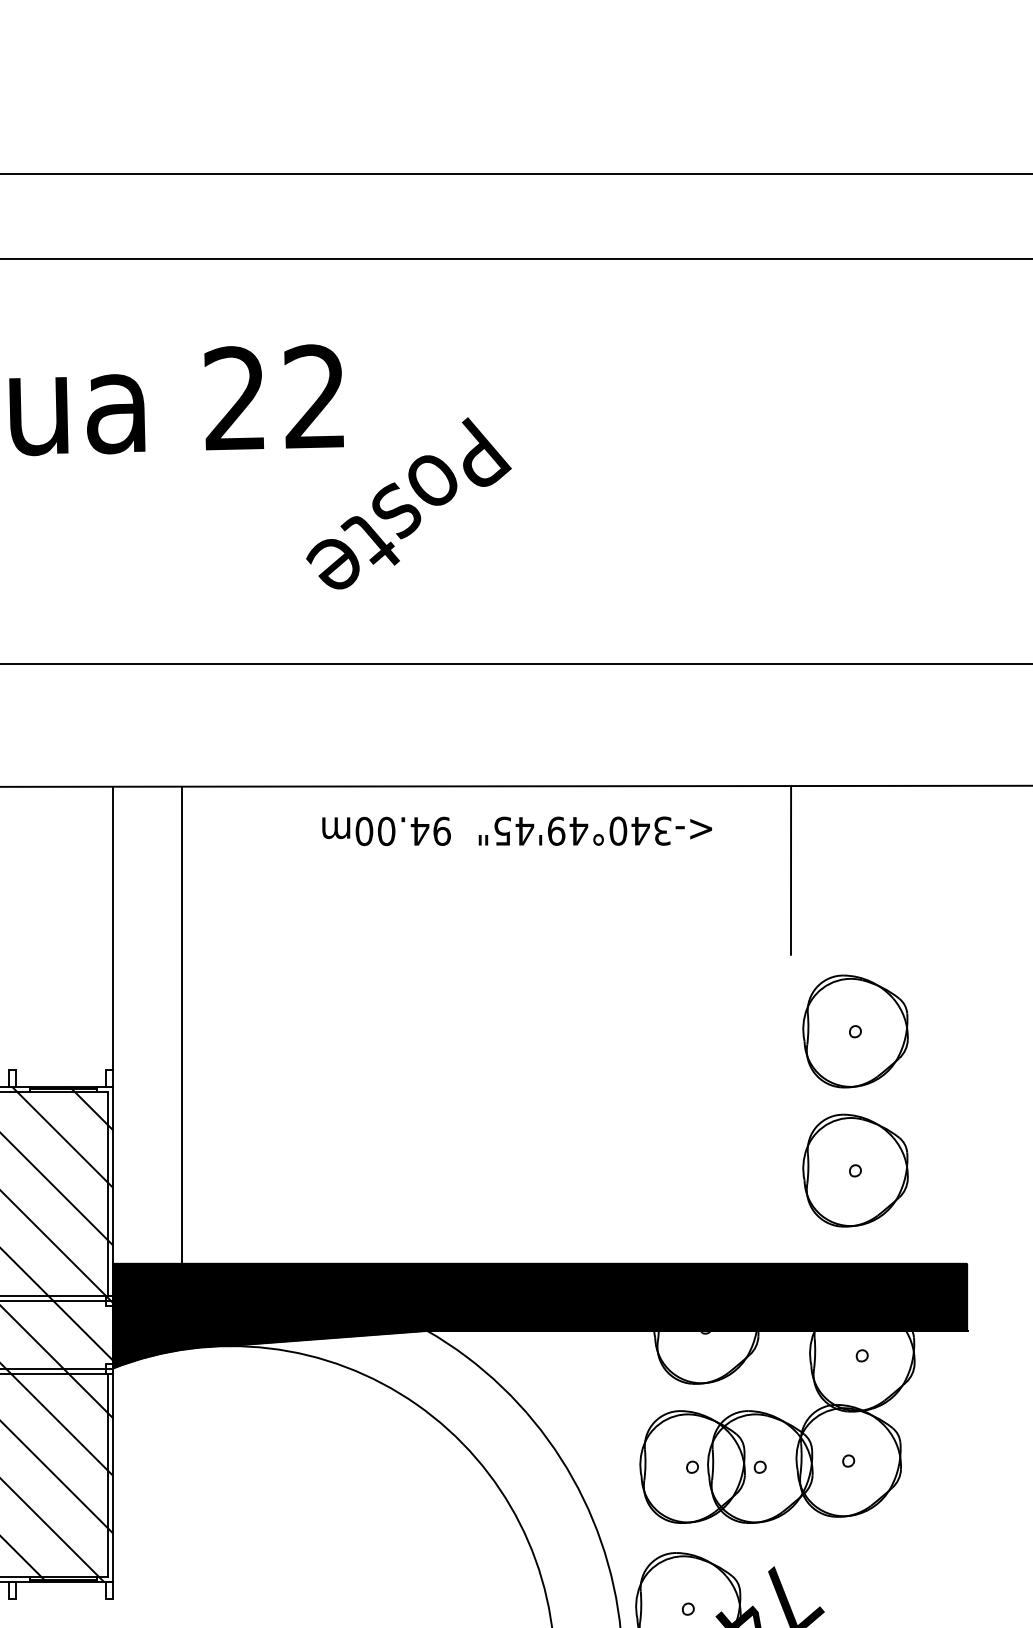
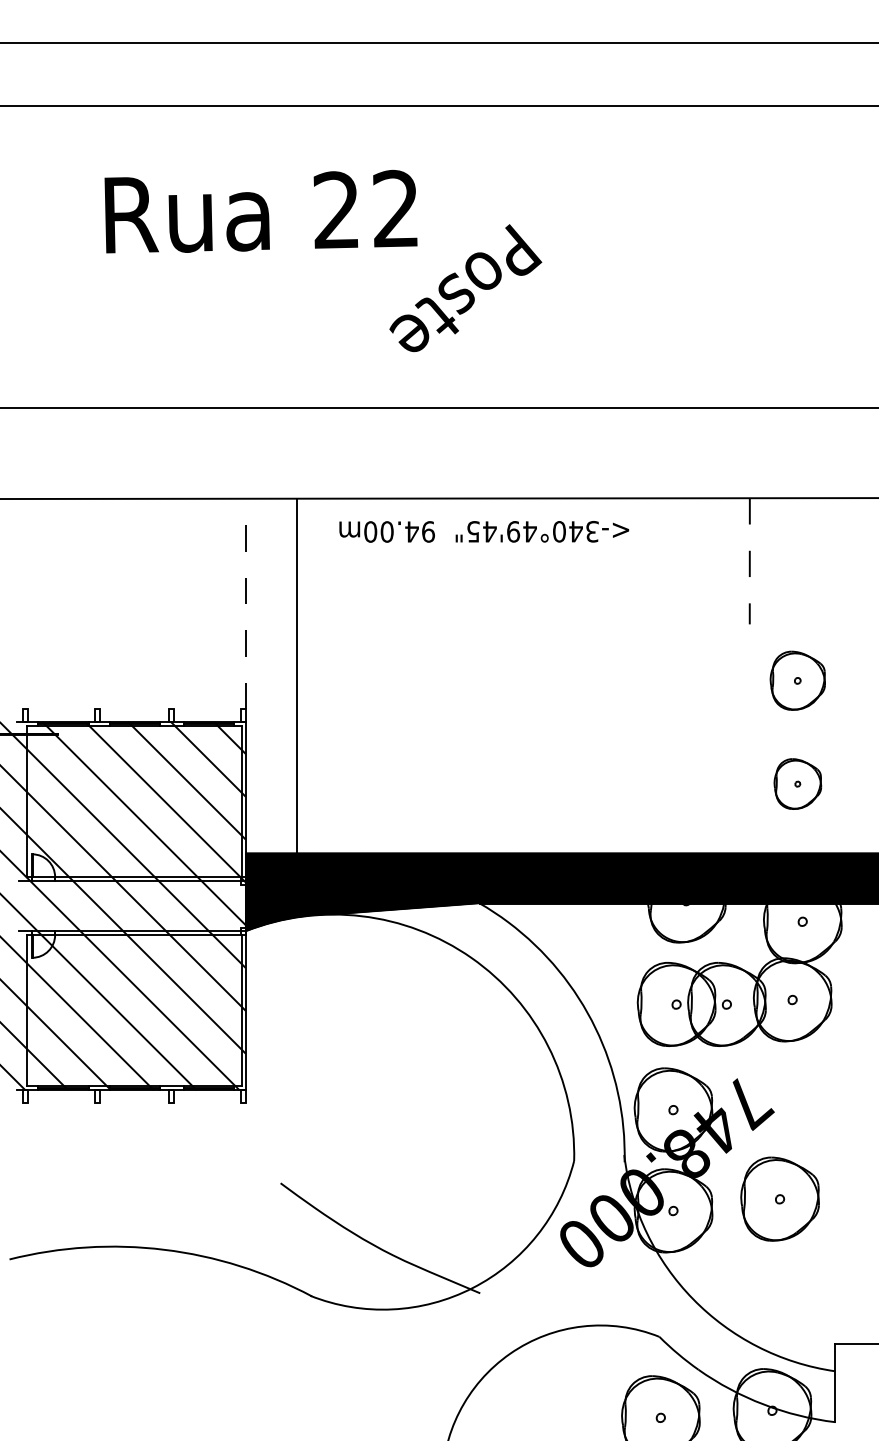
text: (517, 830) -> (484, 531), moved
line: (790, 871) -> (749, 561), solid -> dashed
line: (112, 927) -> (245, 603), solid -> dashed
part: (855, 1031) -> (797, 680), size x0.7
part: (855, 1169) -> (797, 783), size x0.6

